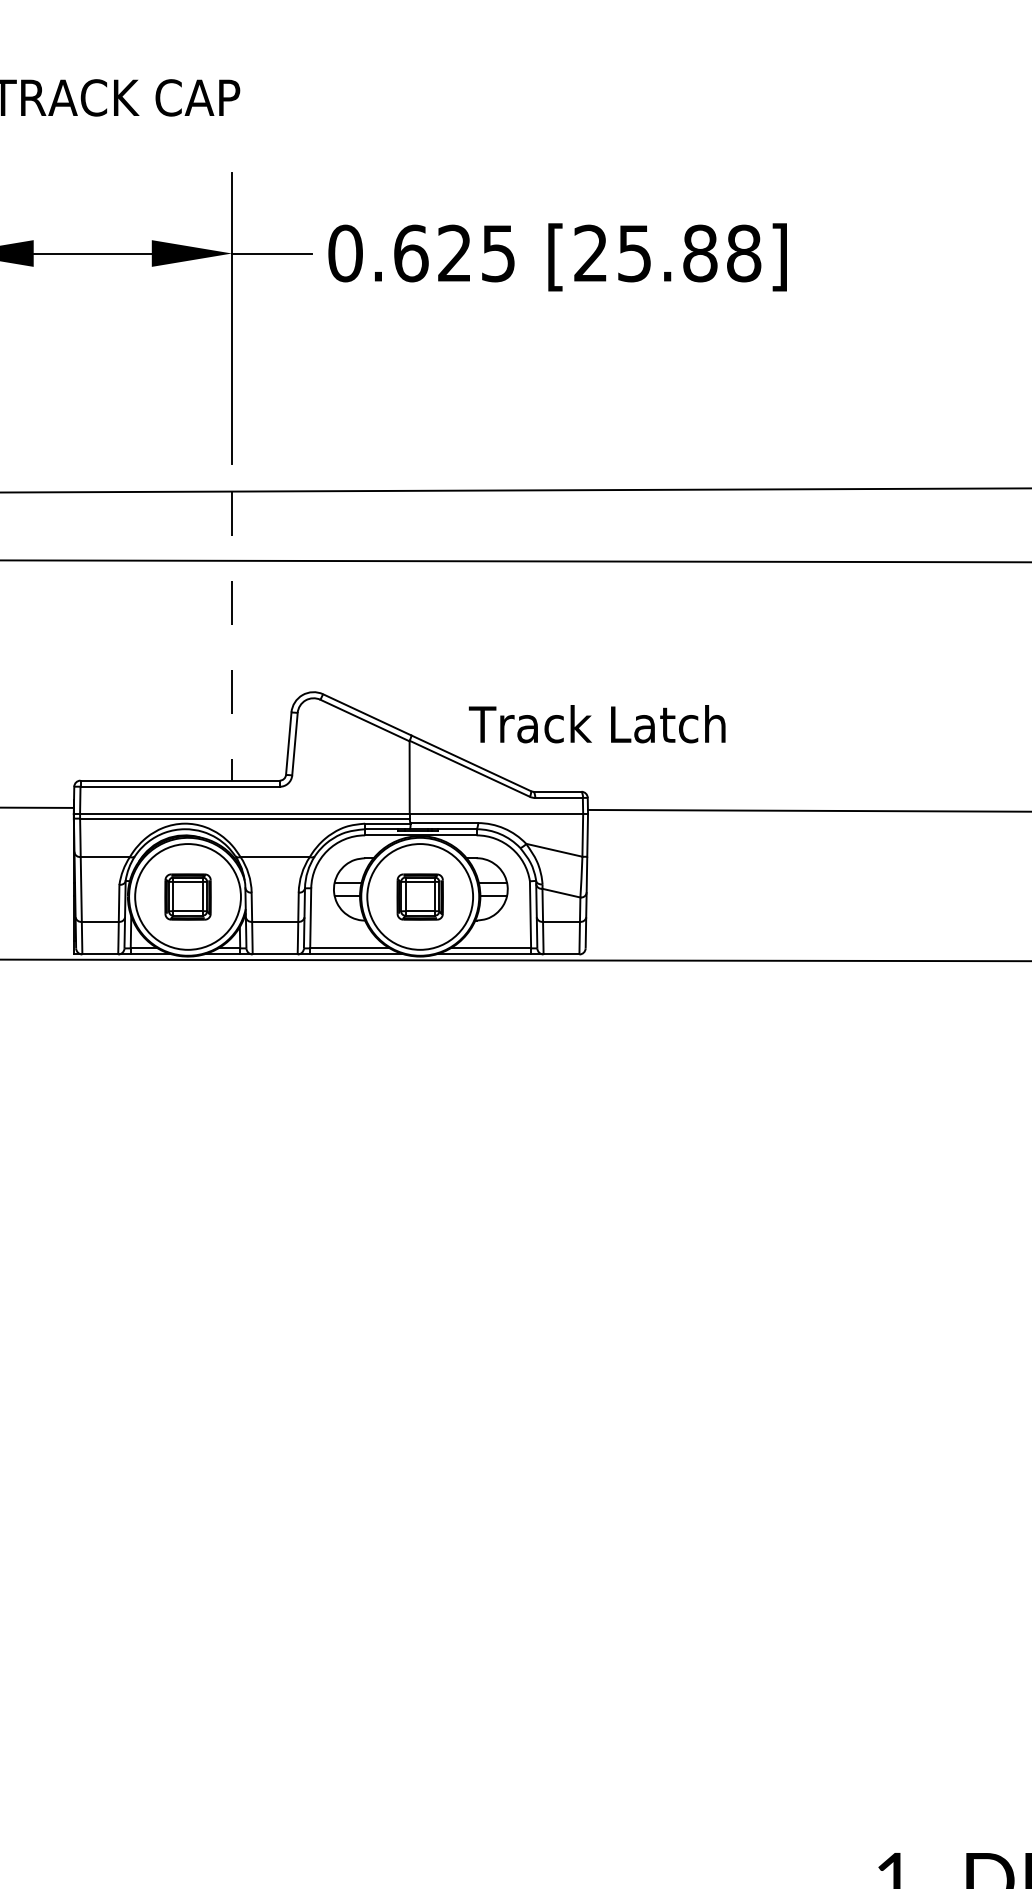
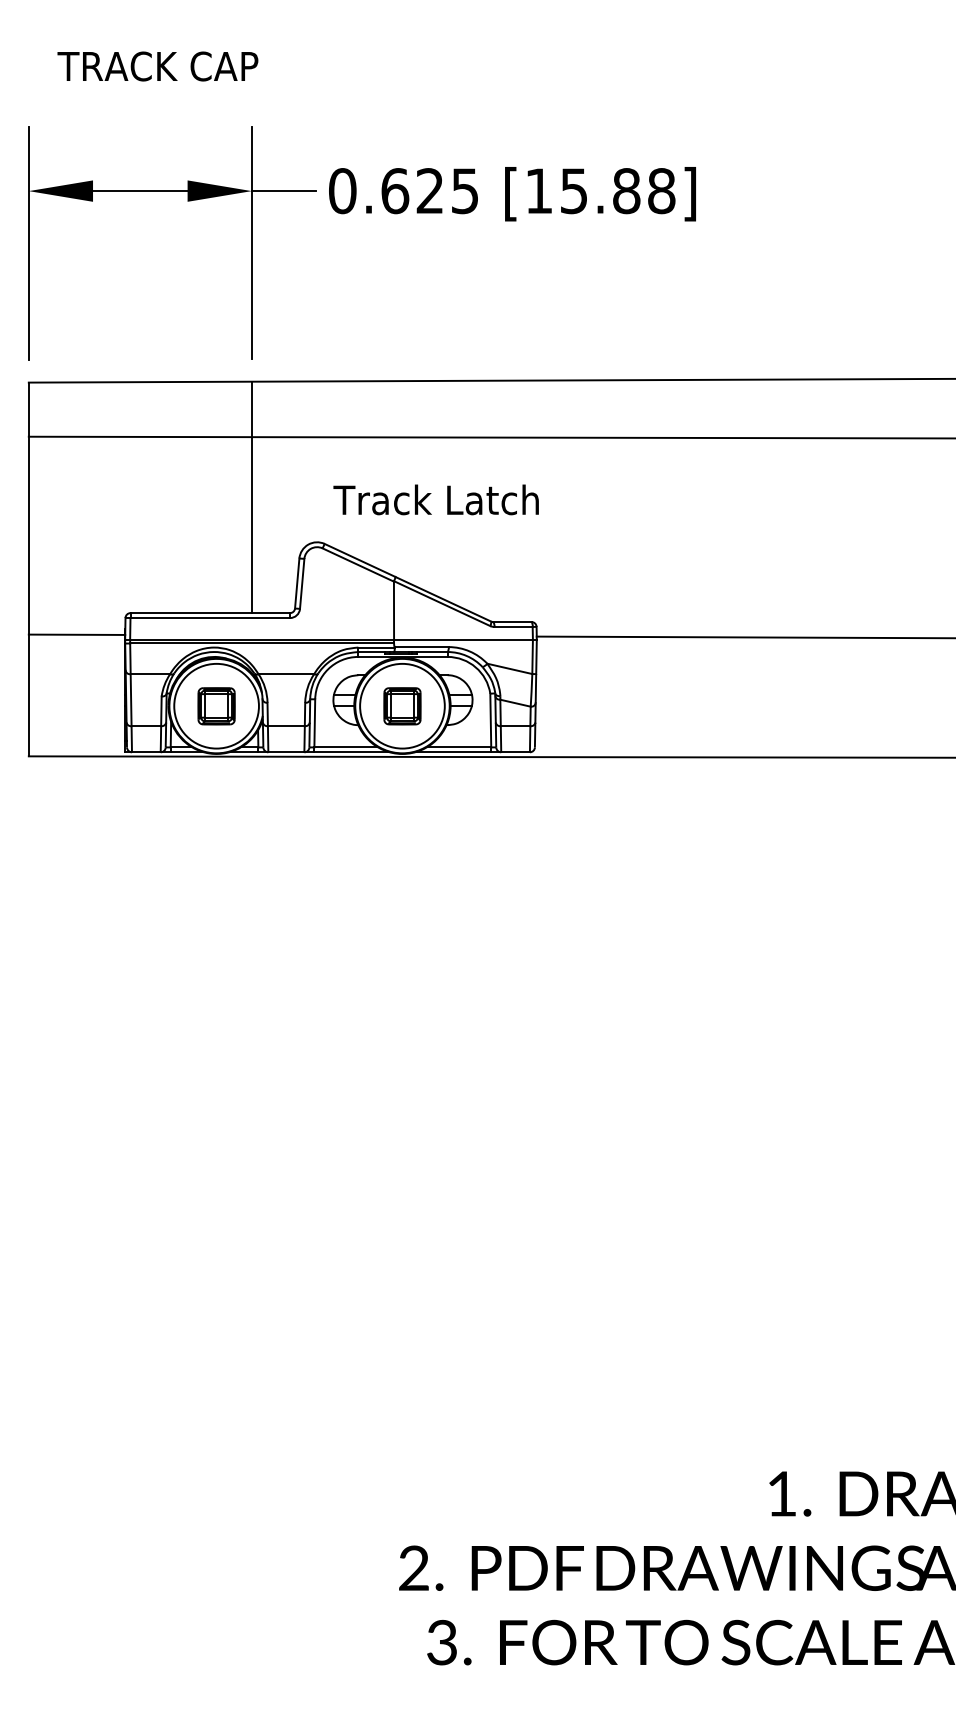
text: (590, 252) -> (538, 190), [25.88] -> [15.88]
line: (231, 636) -> (251, 497), dashed -> solid
text: (596, 723) -> (435, 499), moved

